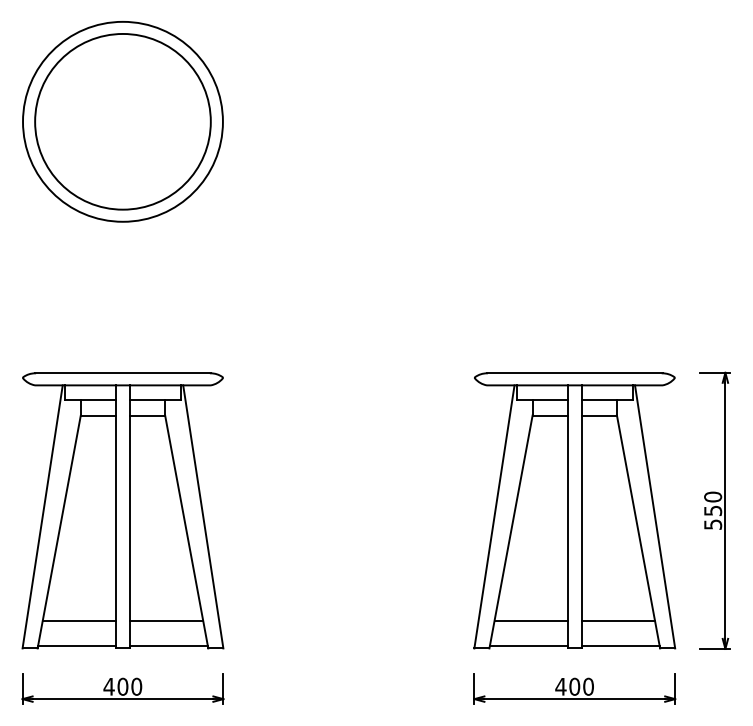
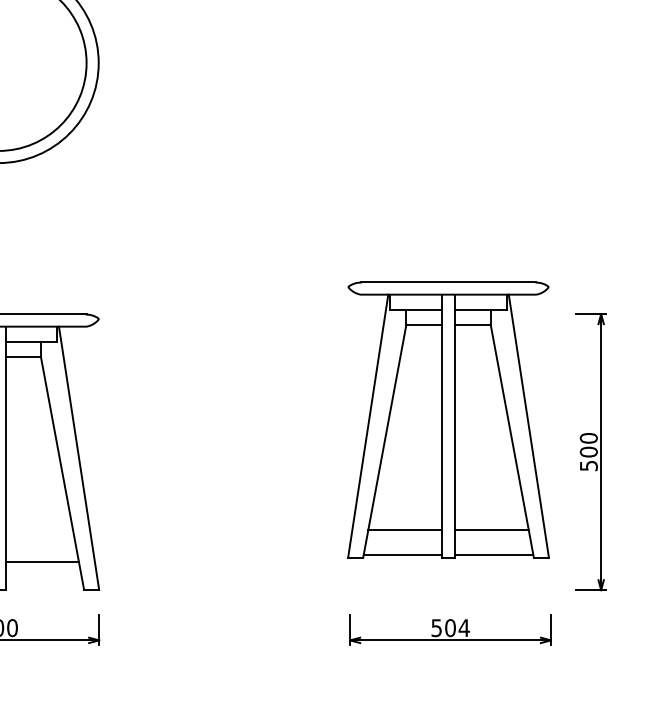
part: (574, 510) -> (448, 419), moved
text: (713, 510) -> (589, 451), 550 -> 500
line: (168, 645) -> (44, 586), removed
text: (574, 686) -> (450, 627), 400 -> 504

